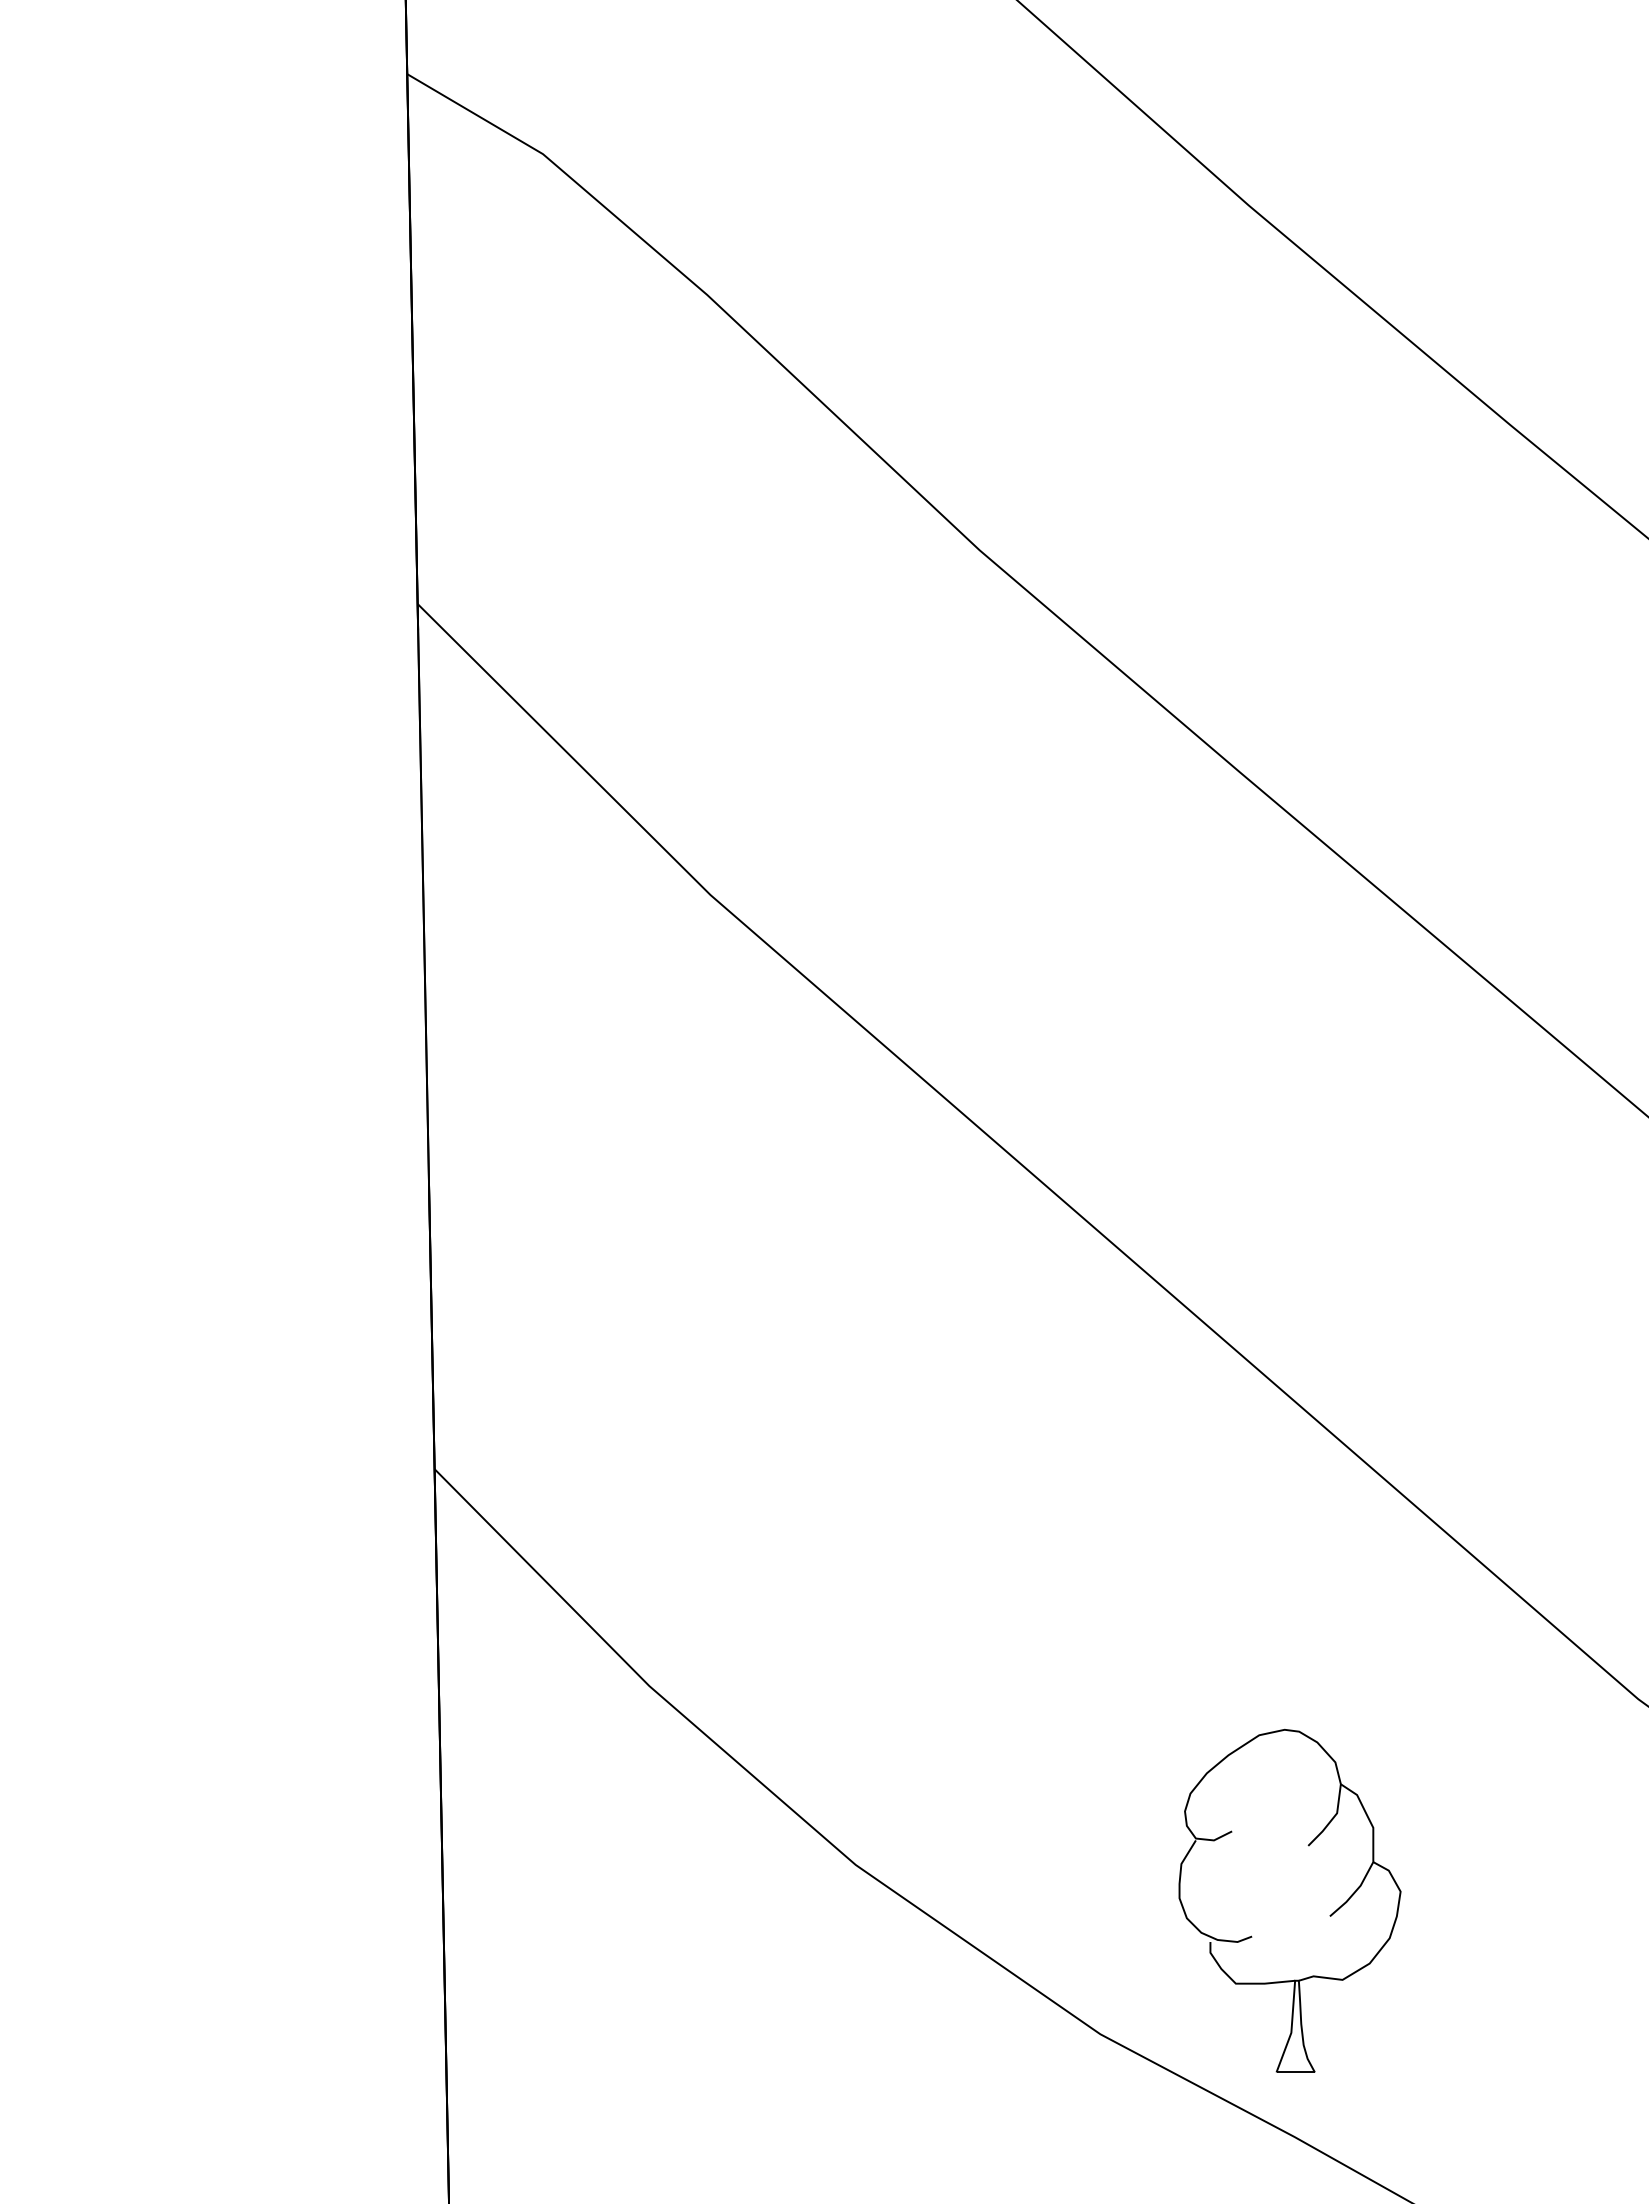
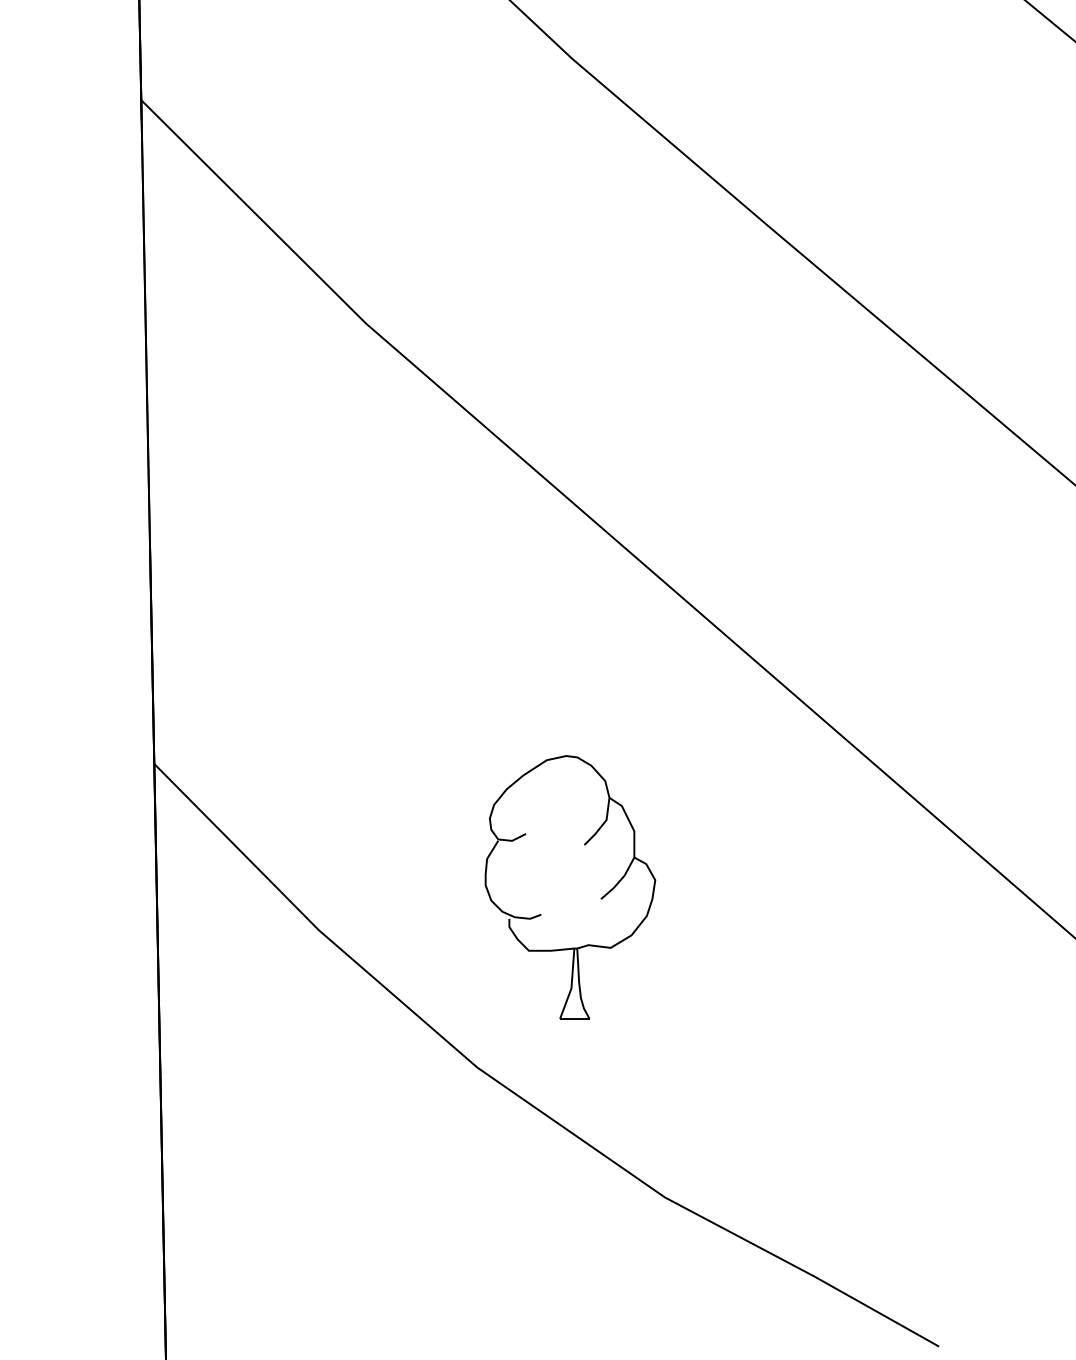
part: (1329, 1915) -> (600, 898), moved

